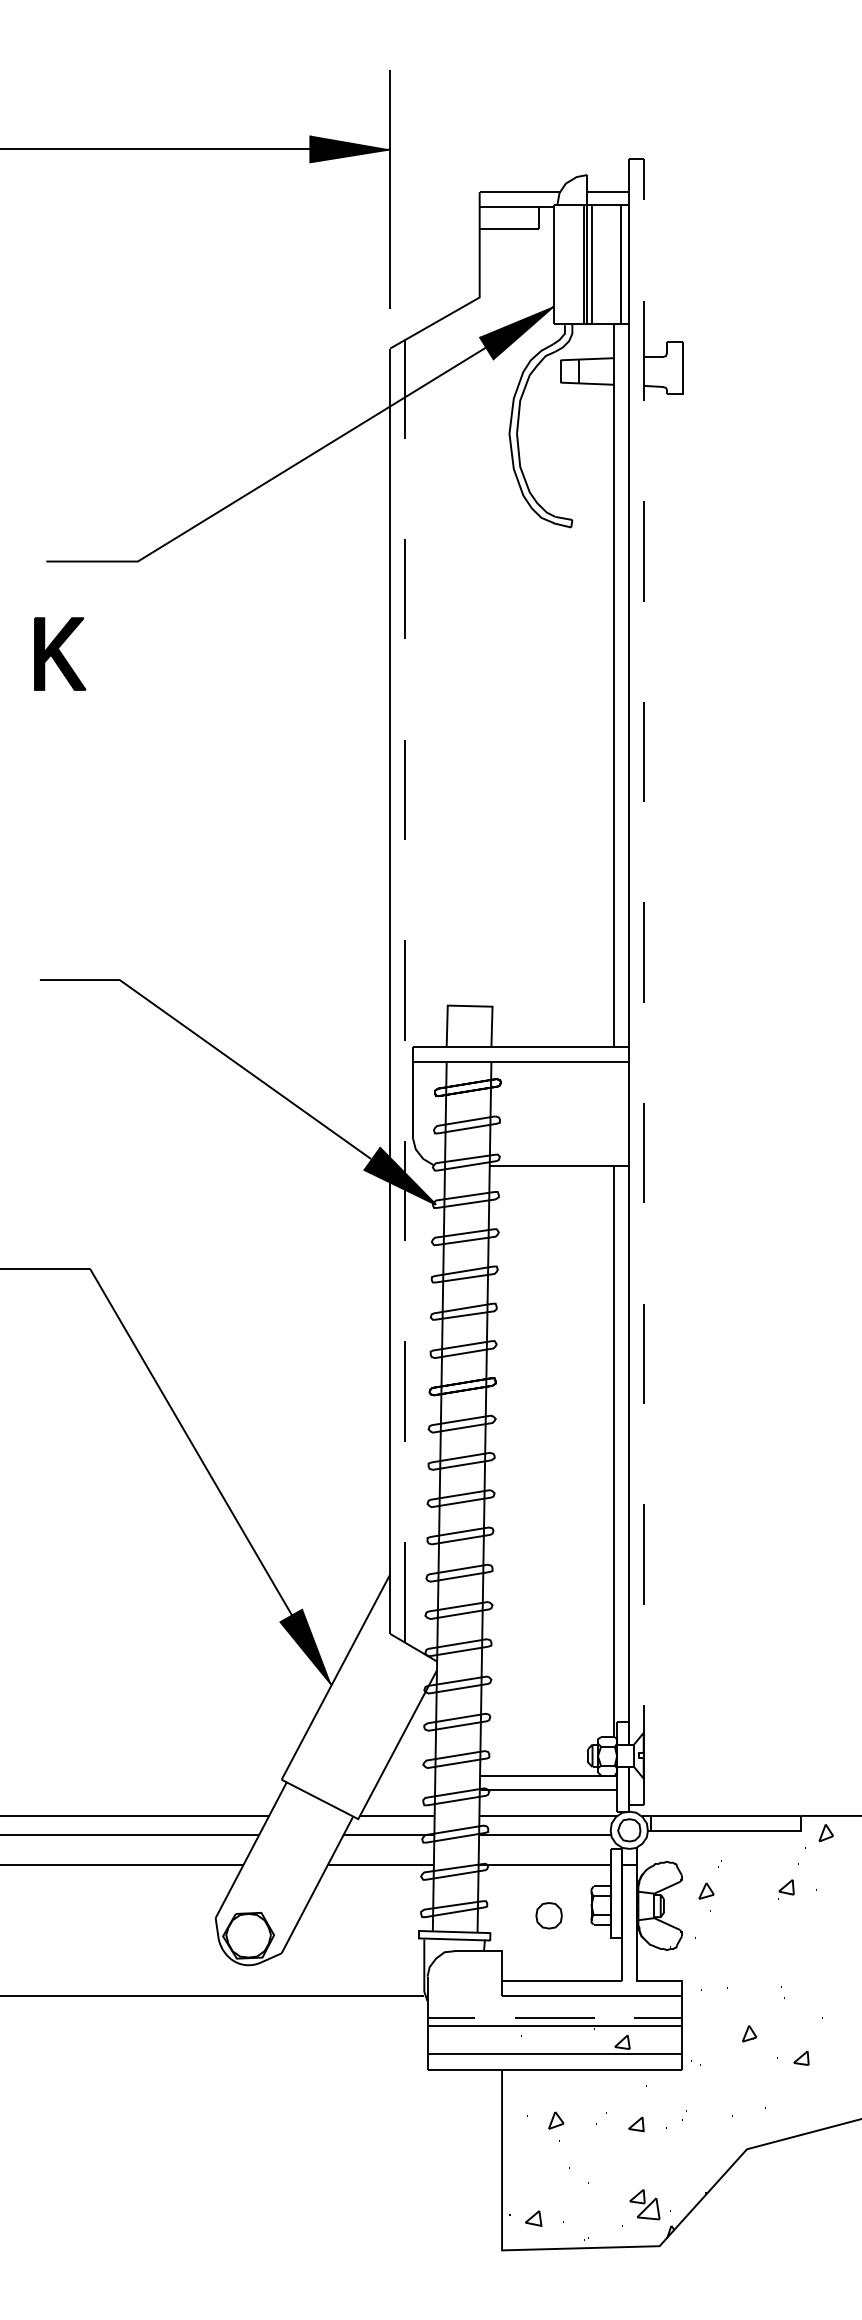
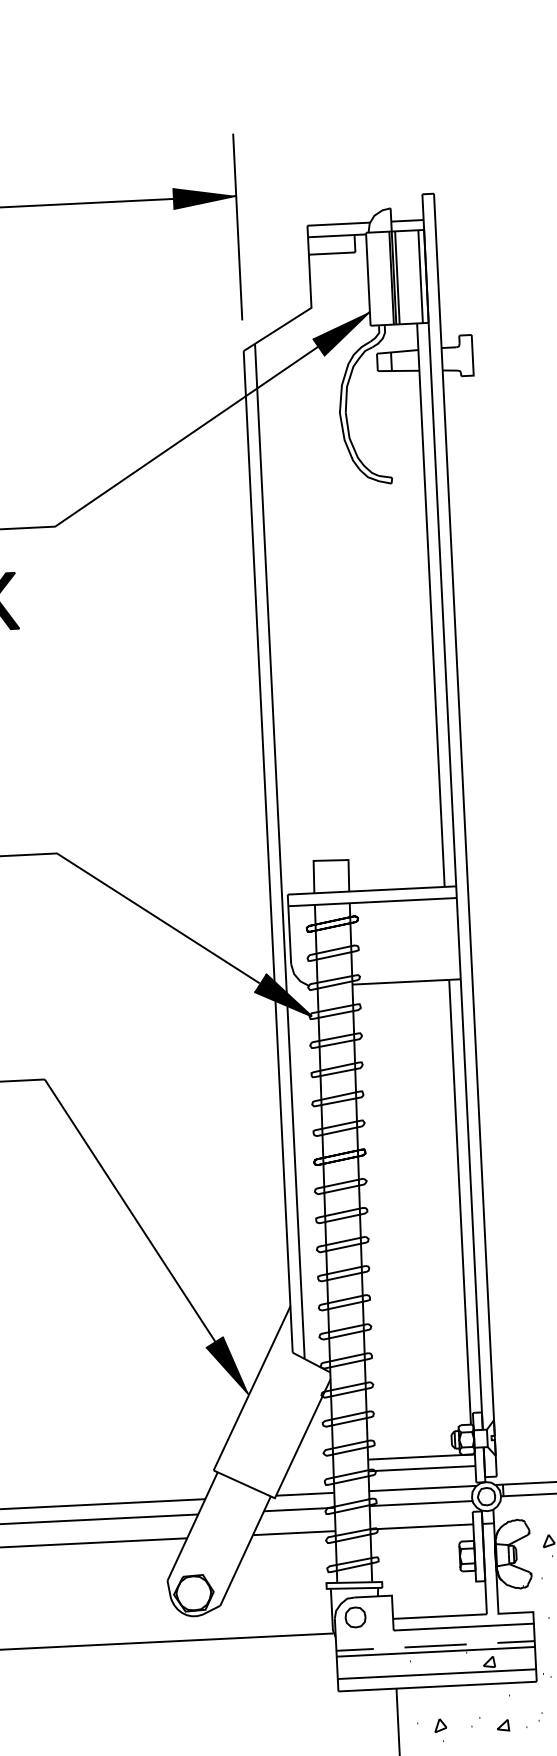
line: (643, 981) -> (465, 834), dashed -> solid
line: (405, 990) -> (280, 850), dashed -> solid
part: (548, 1915) -> (355, 1617), moved

